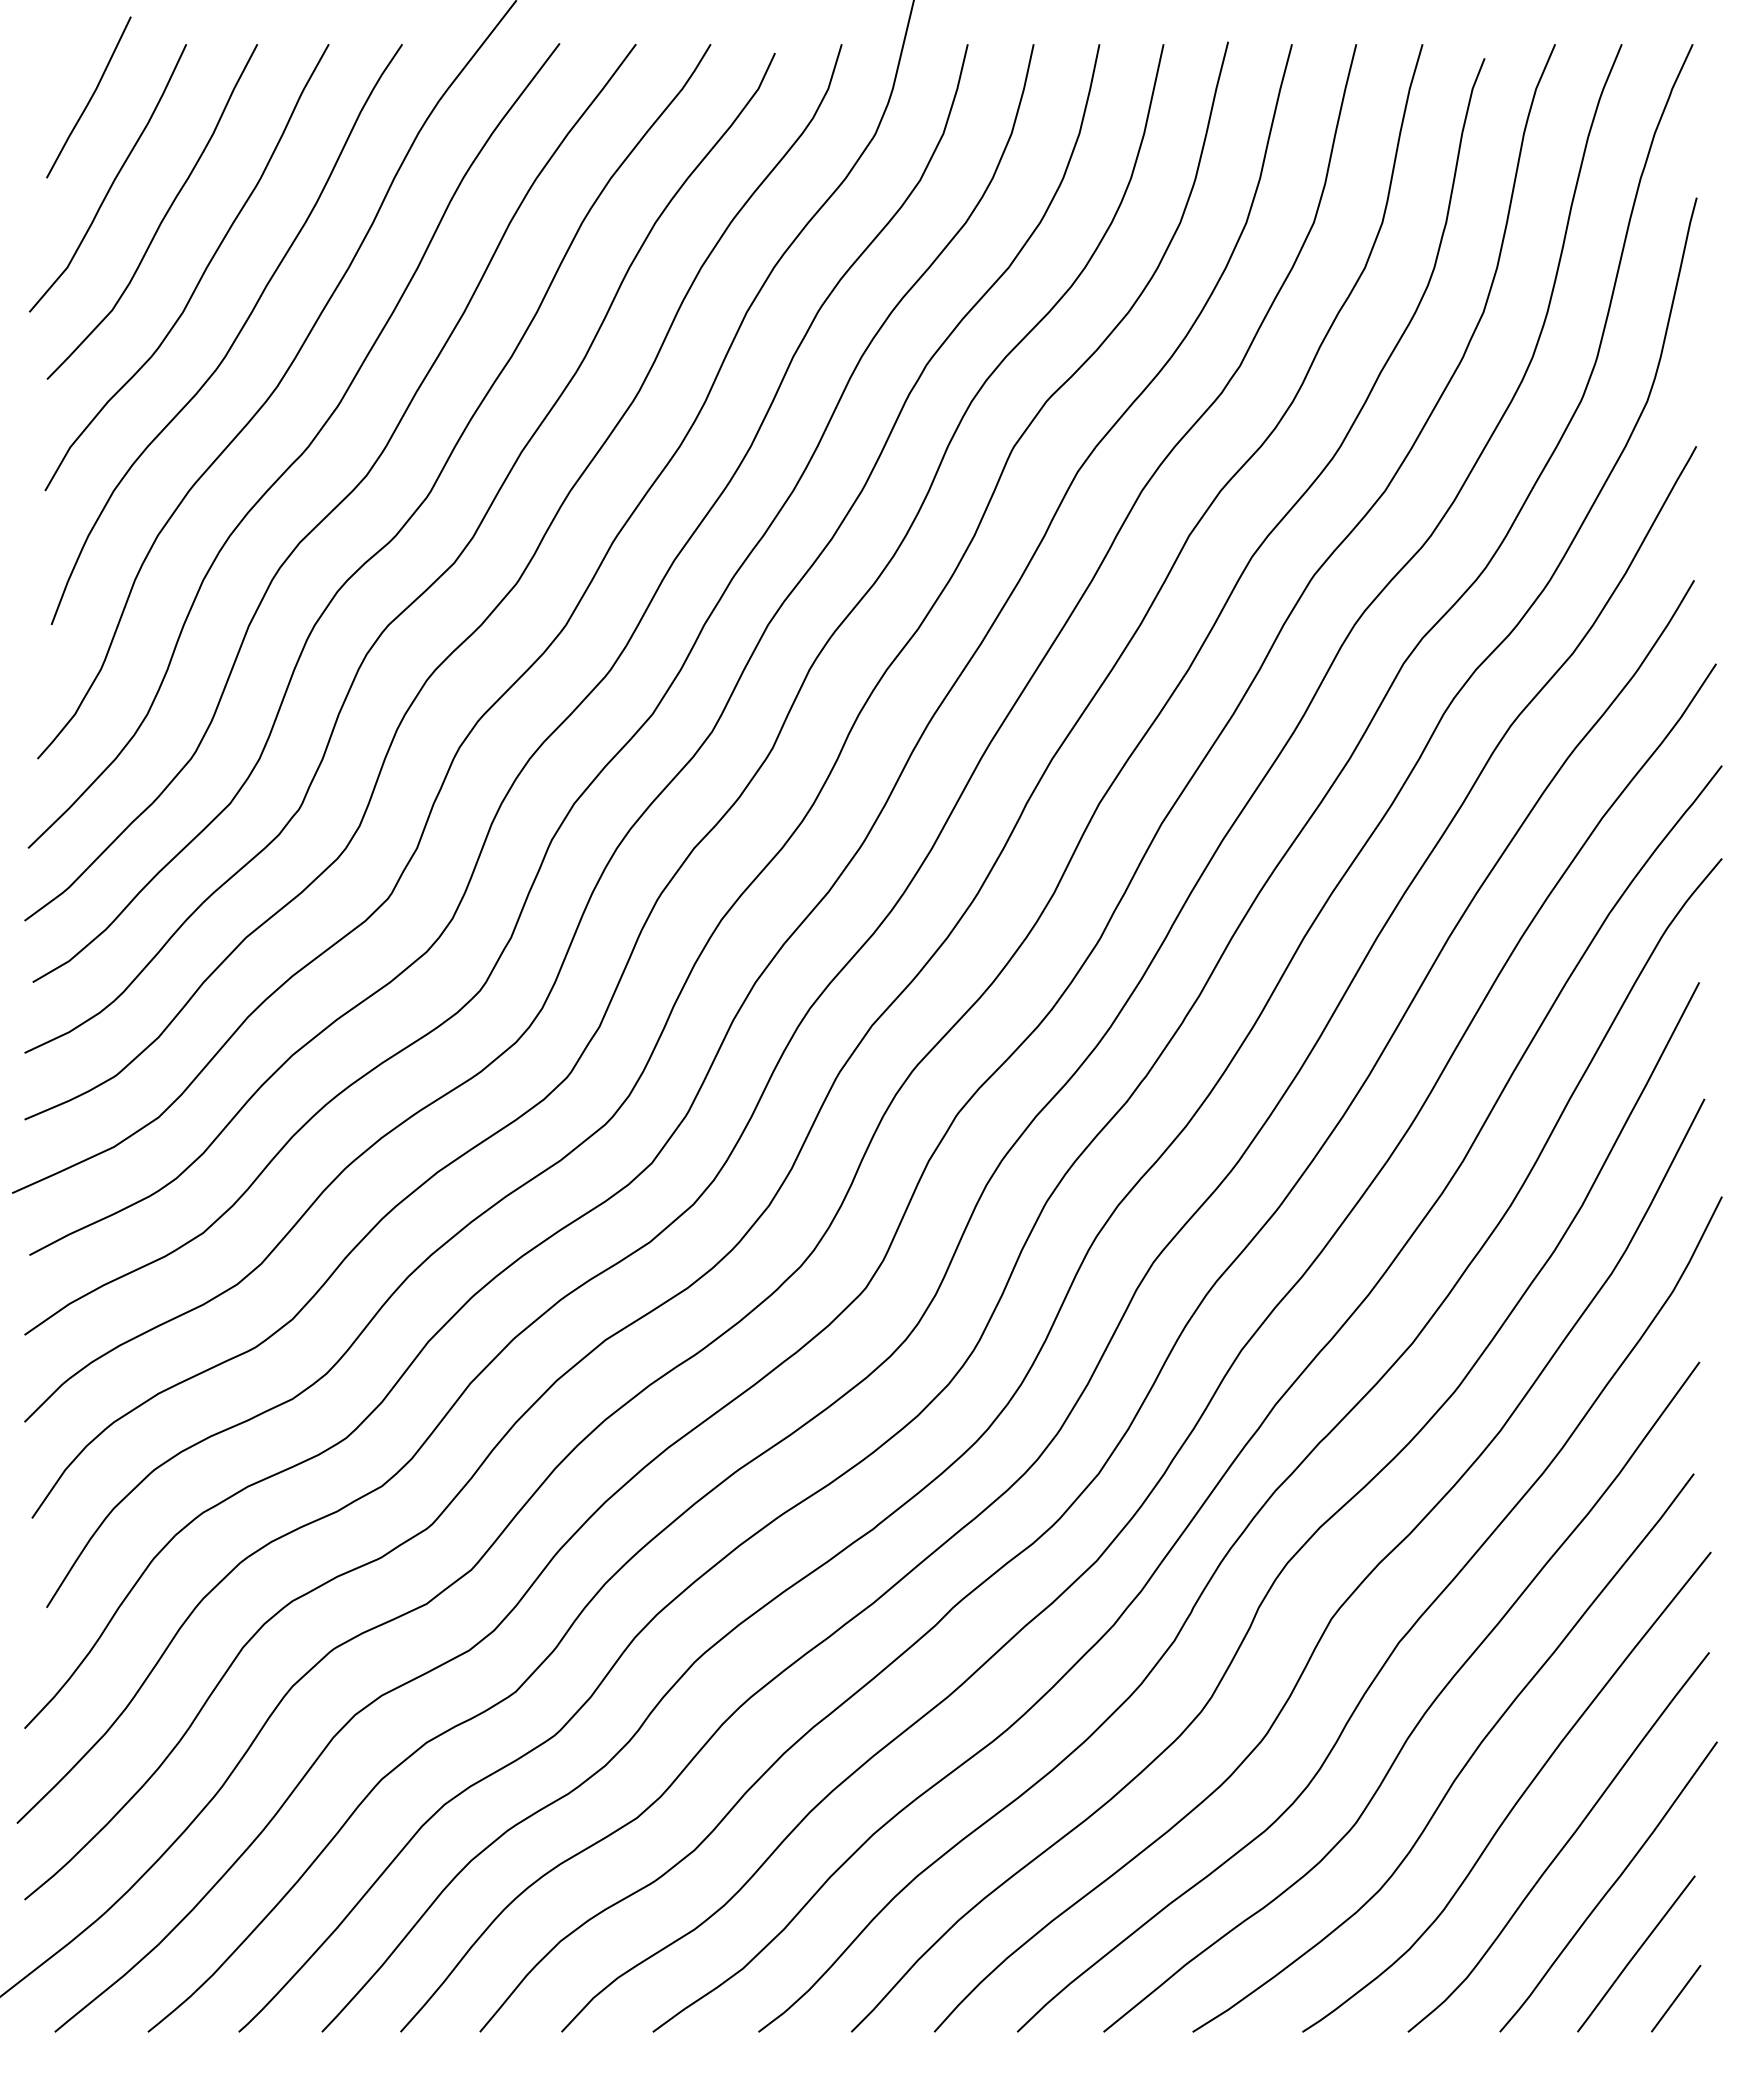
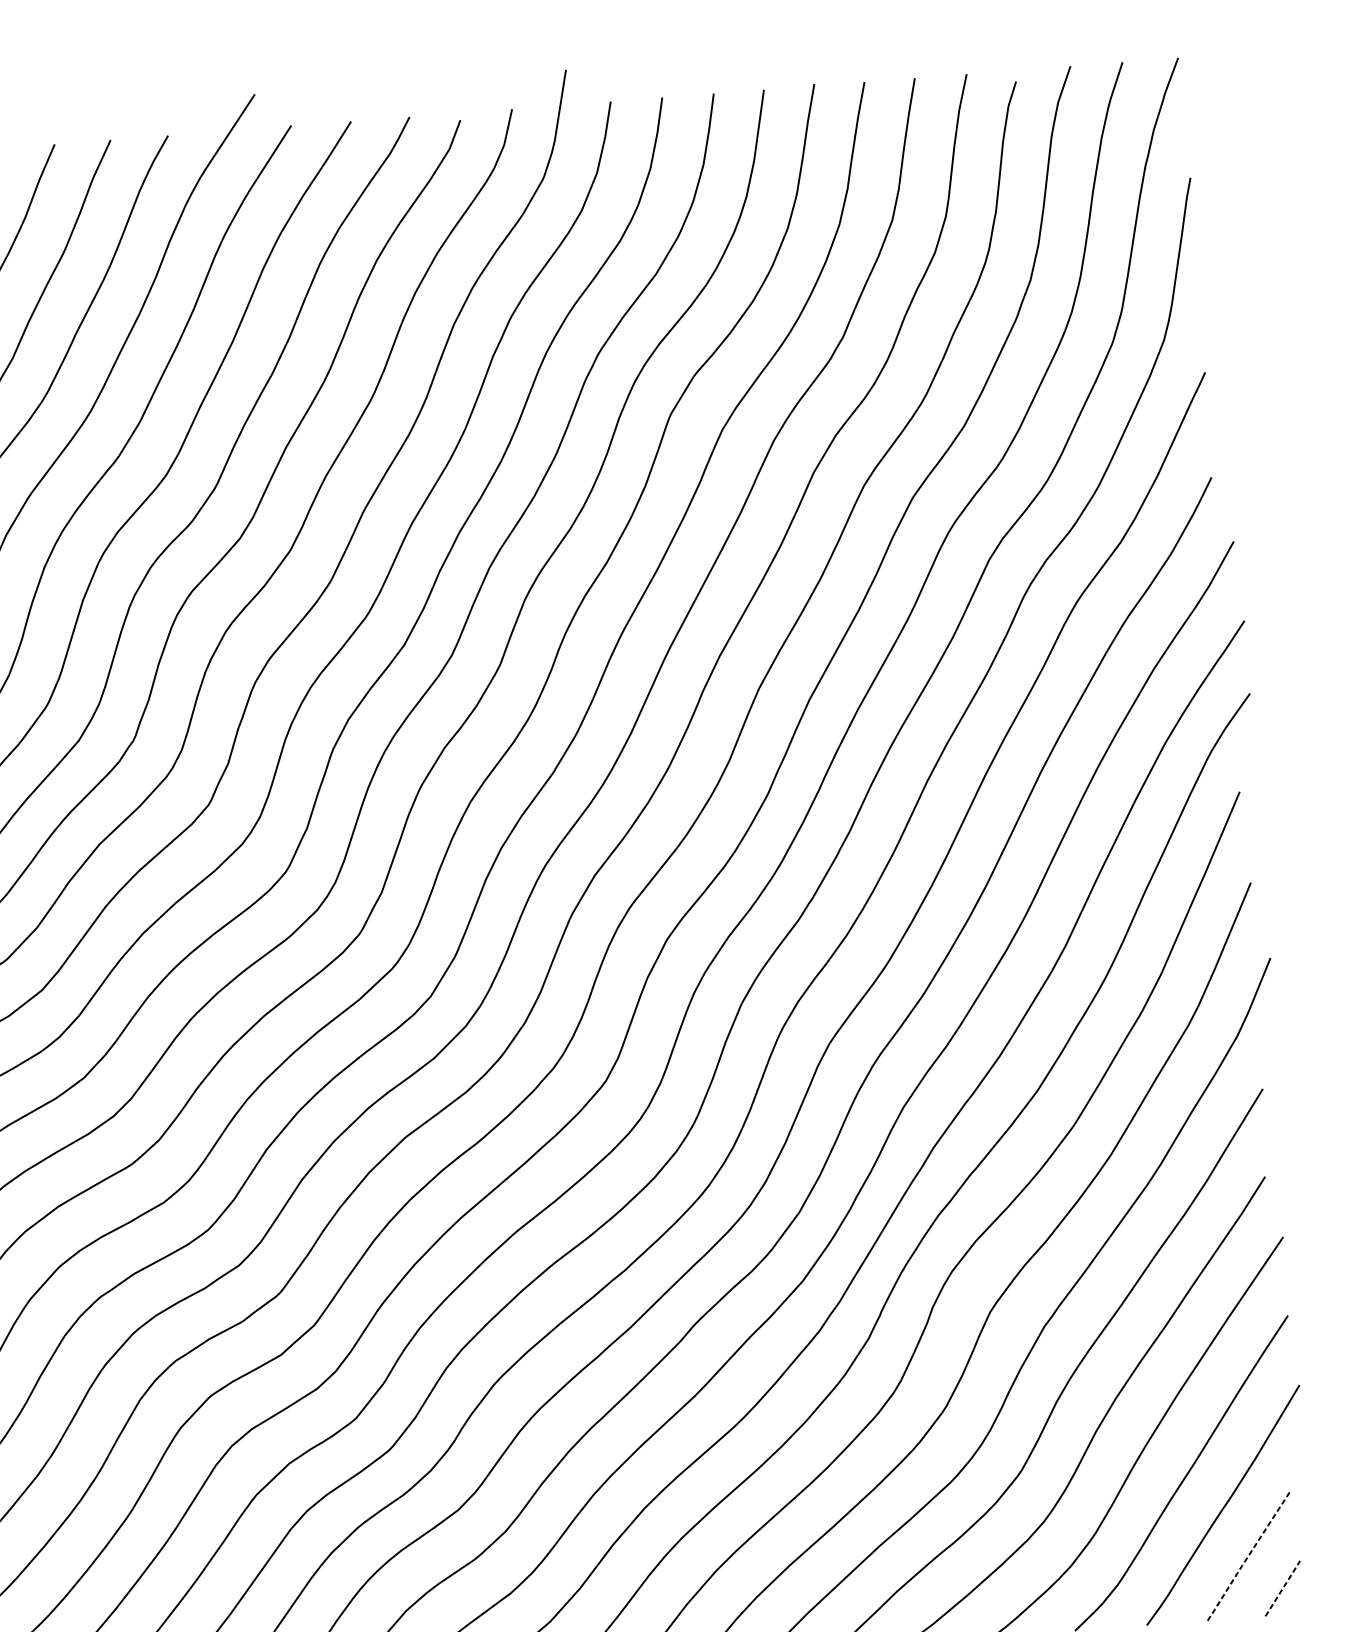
line: (1635, 1954) -> (1248, 1556), solid -> dashed
line: (1676, 1998) -> (1283, 1588), solid -> dashed

